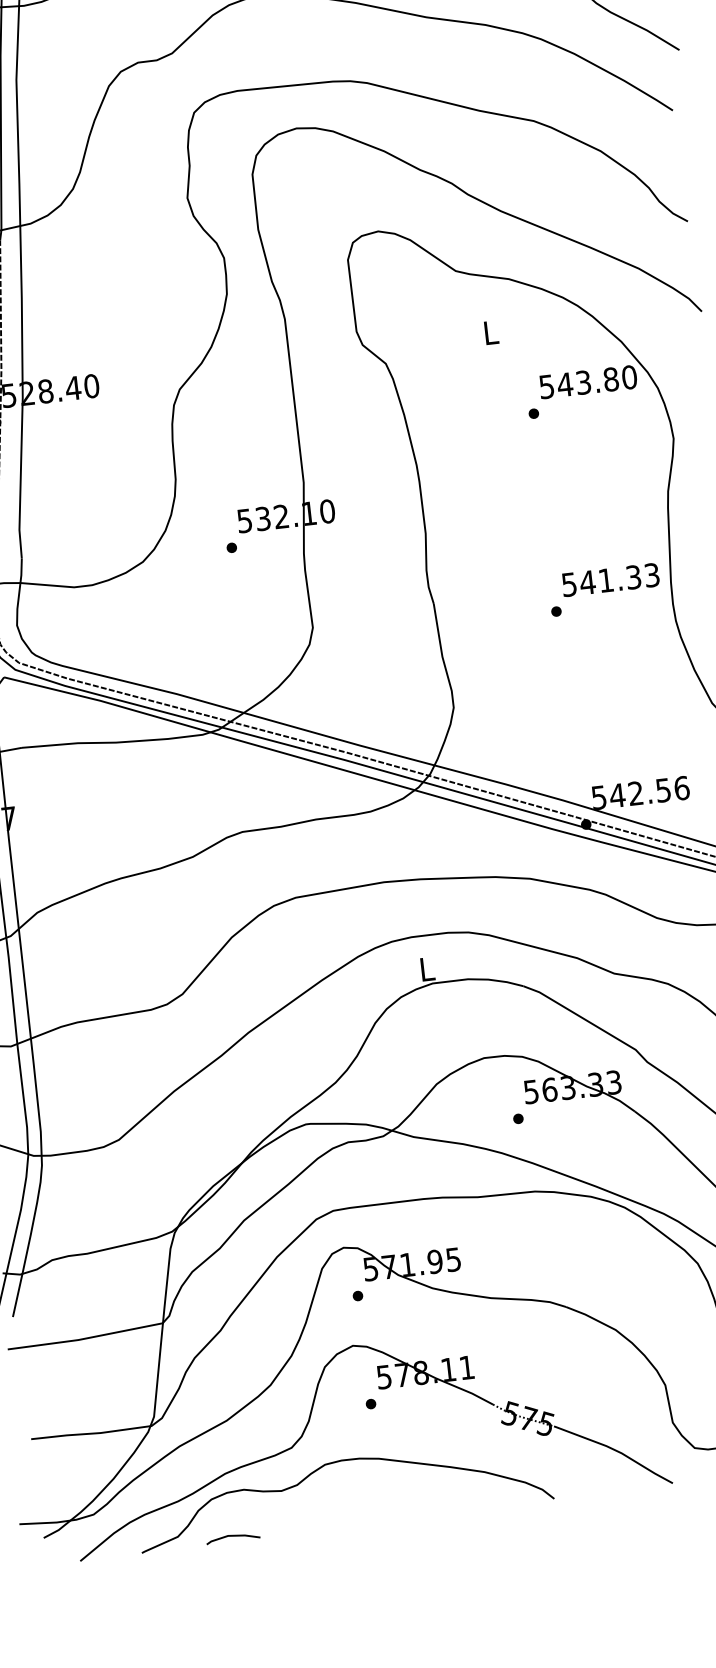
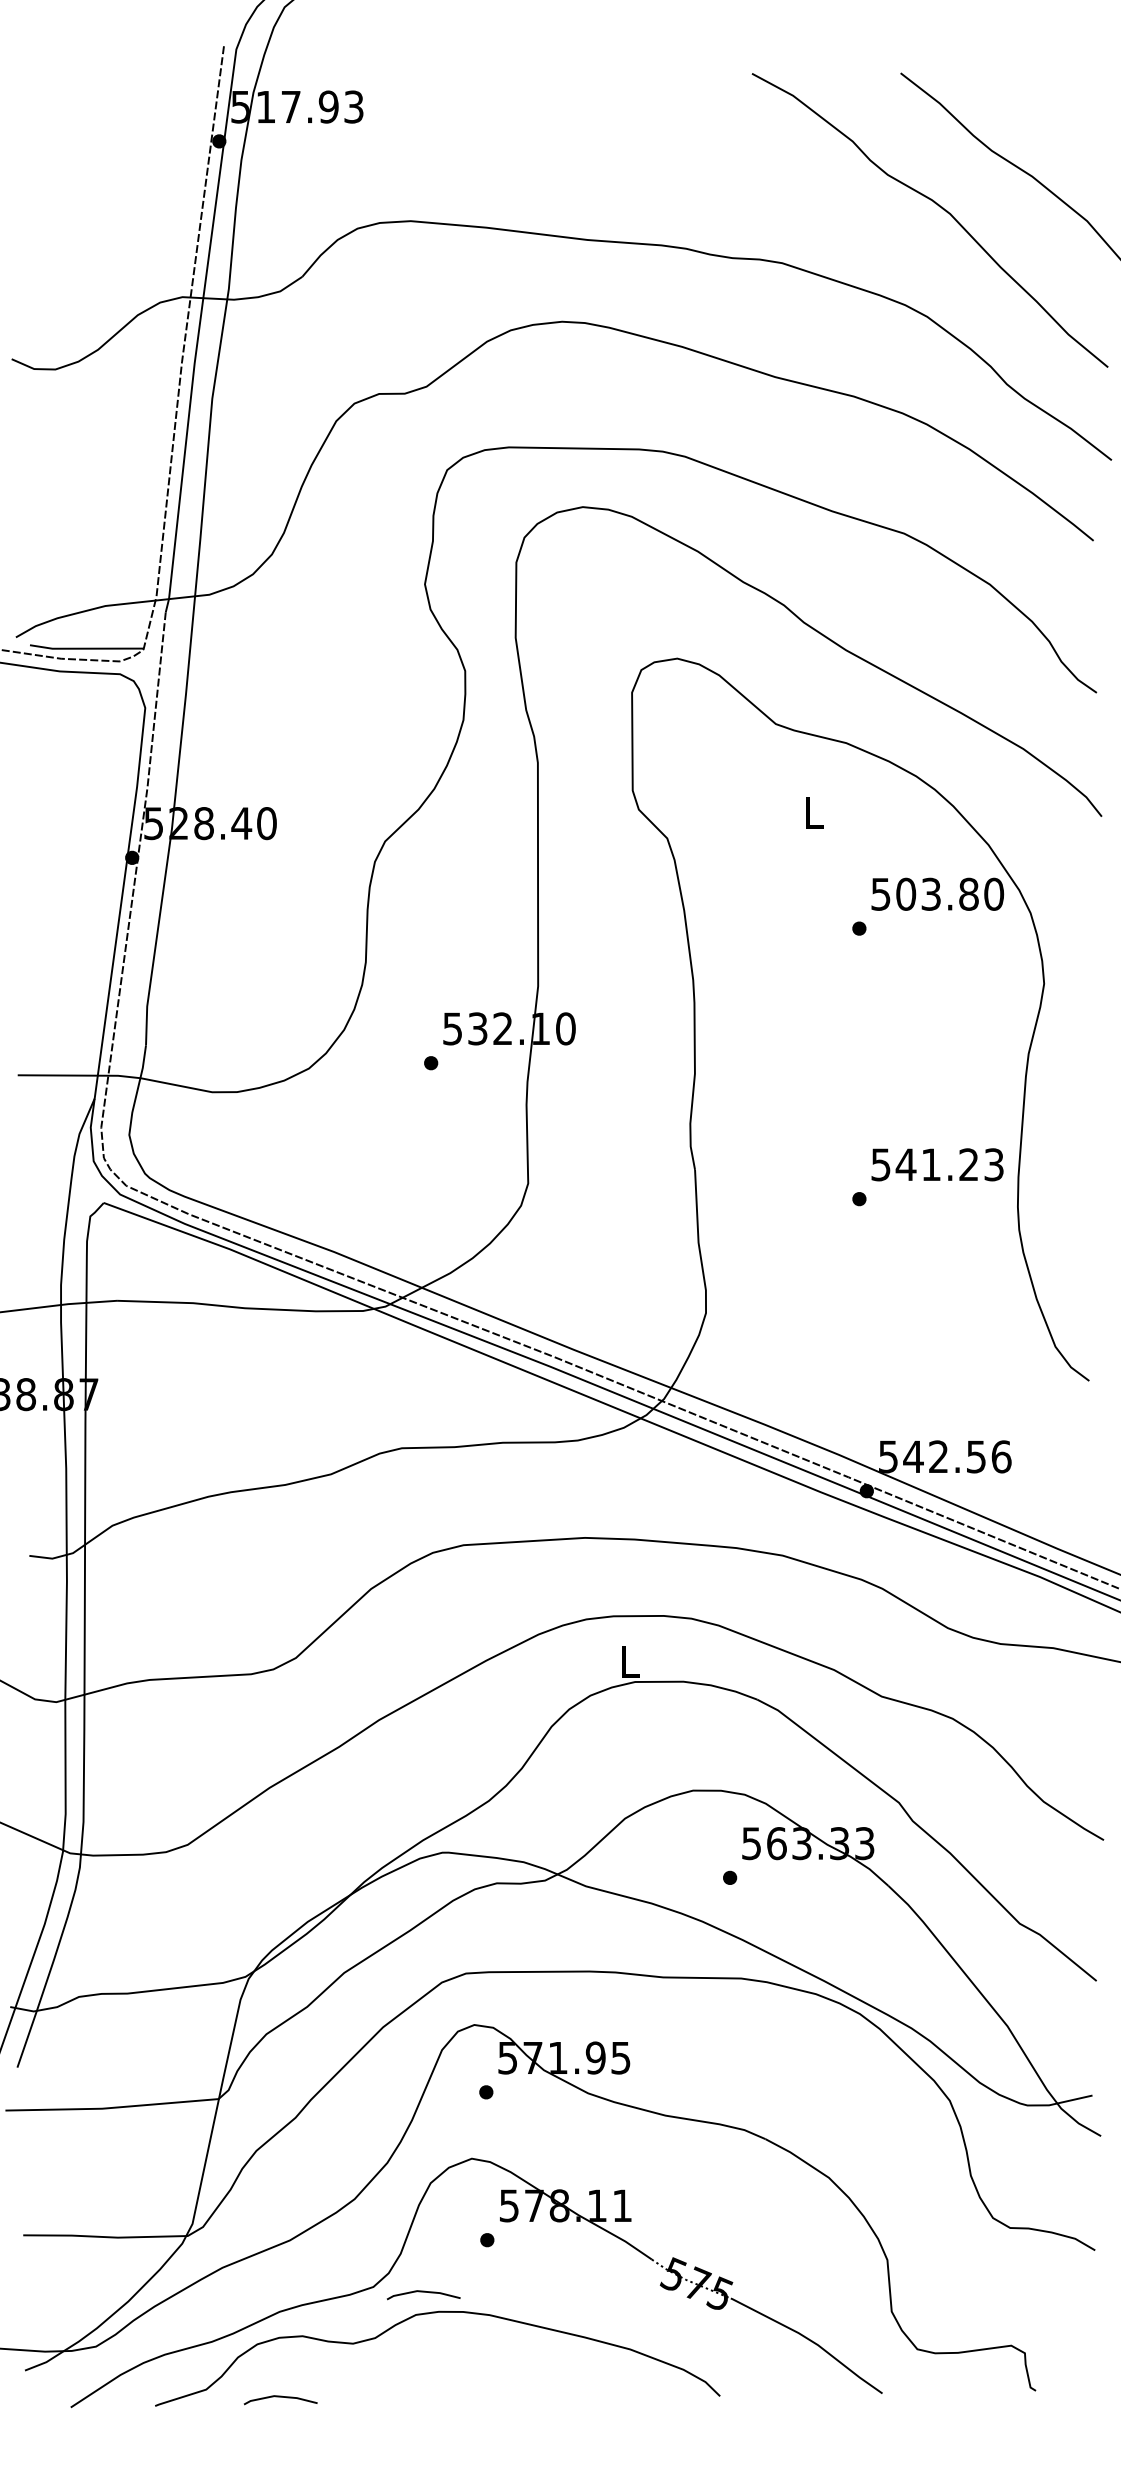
text: (564, 384) -> (905, 893), 543.80 -> 503.80
text: (633, 577) -> (968, 1164), 541.33 -> 541.23
line: (328, 1447) -> (423, 2292), added

